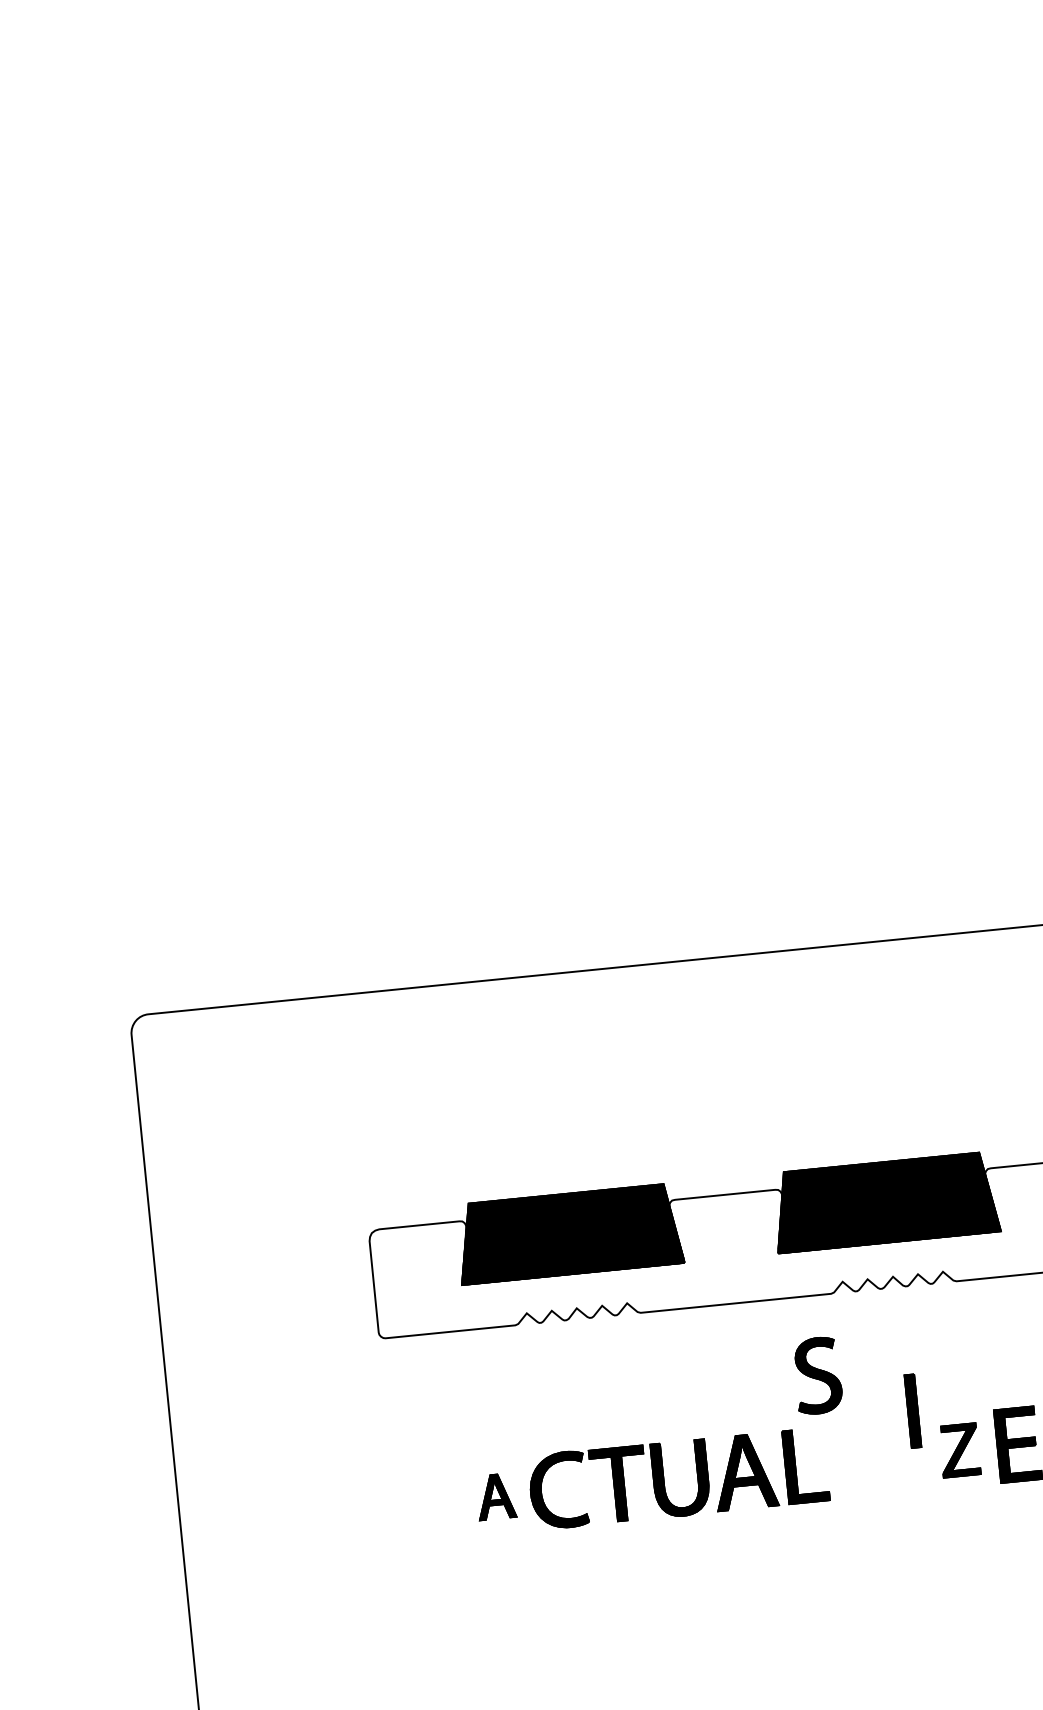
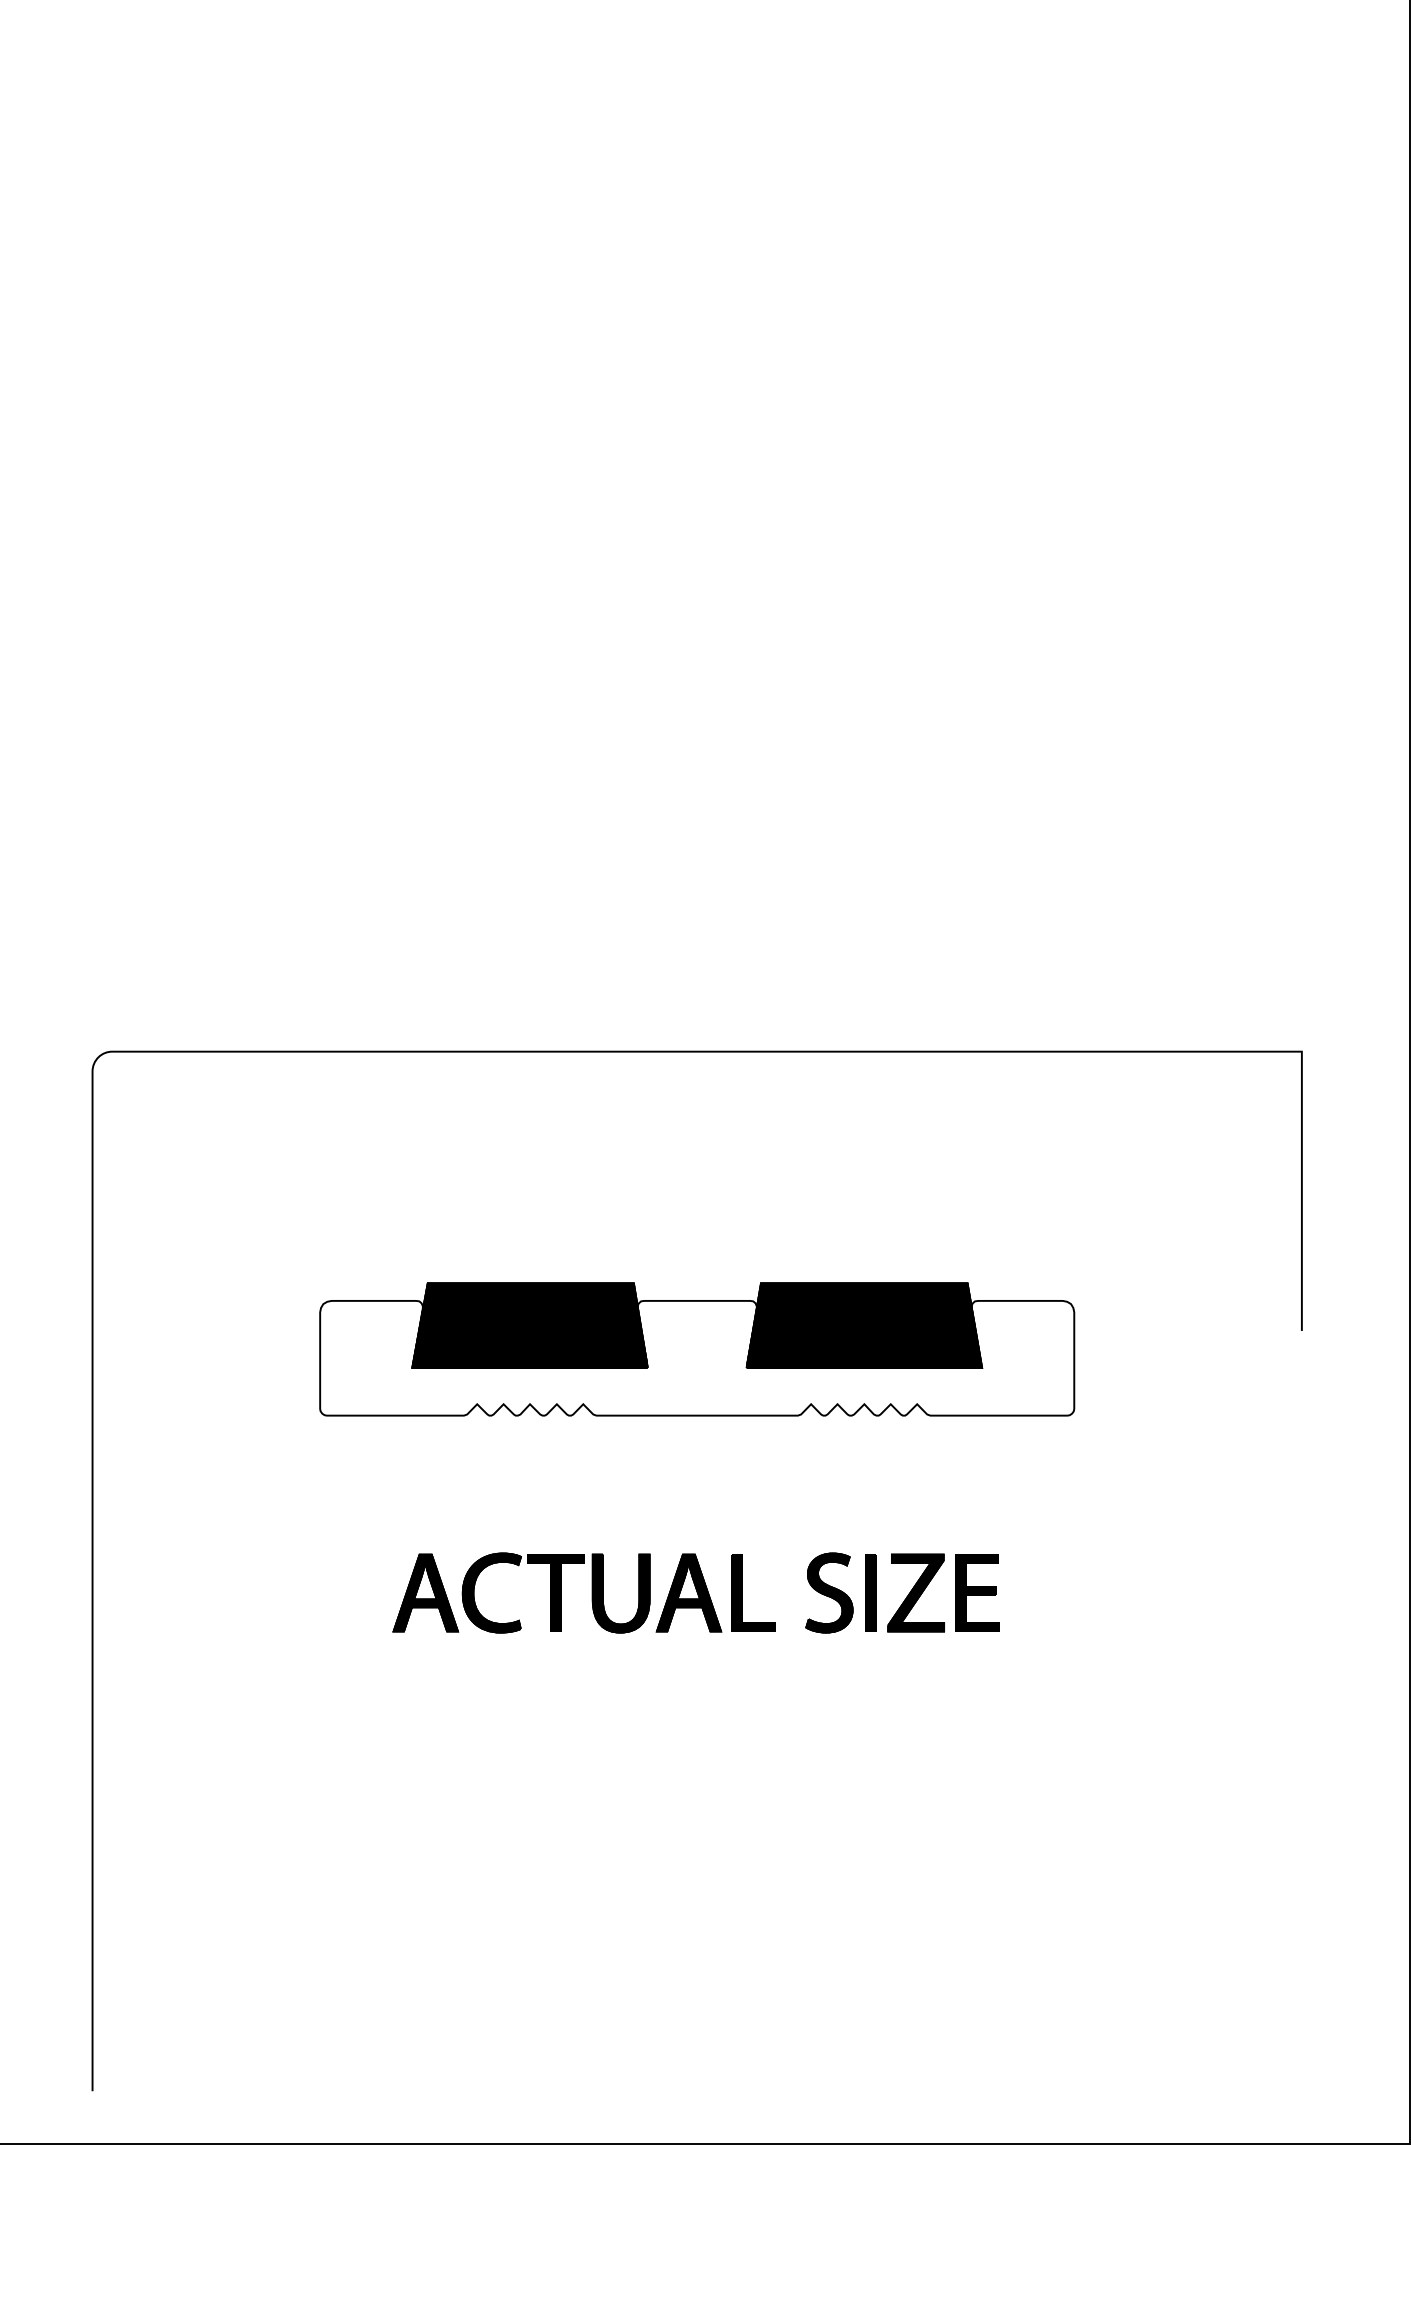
part: (817, 1375) -> (829, 1592), moved
part: (912, 1410) -> (870, 1592), moved
part: (959, 1450) -> (915, 1592), size x1.43
part: (495, 1496) -> (425, 1592), size x1.67

